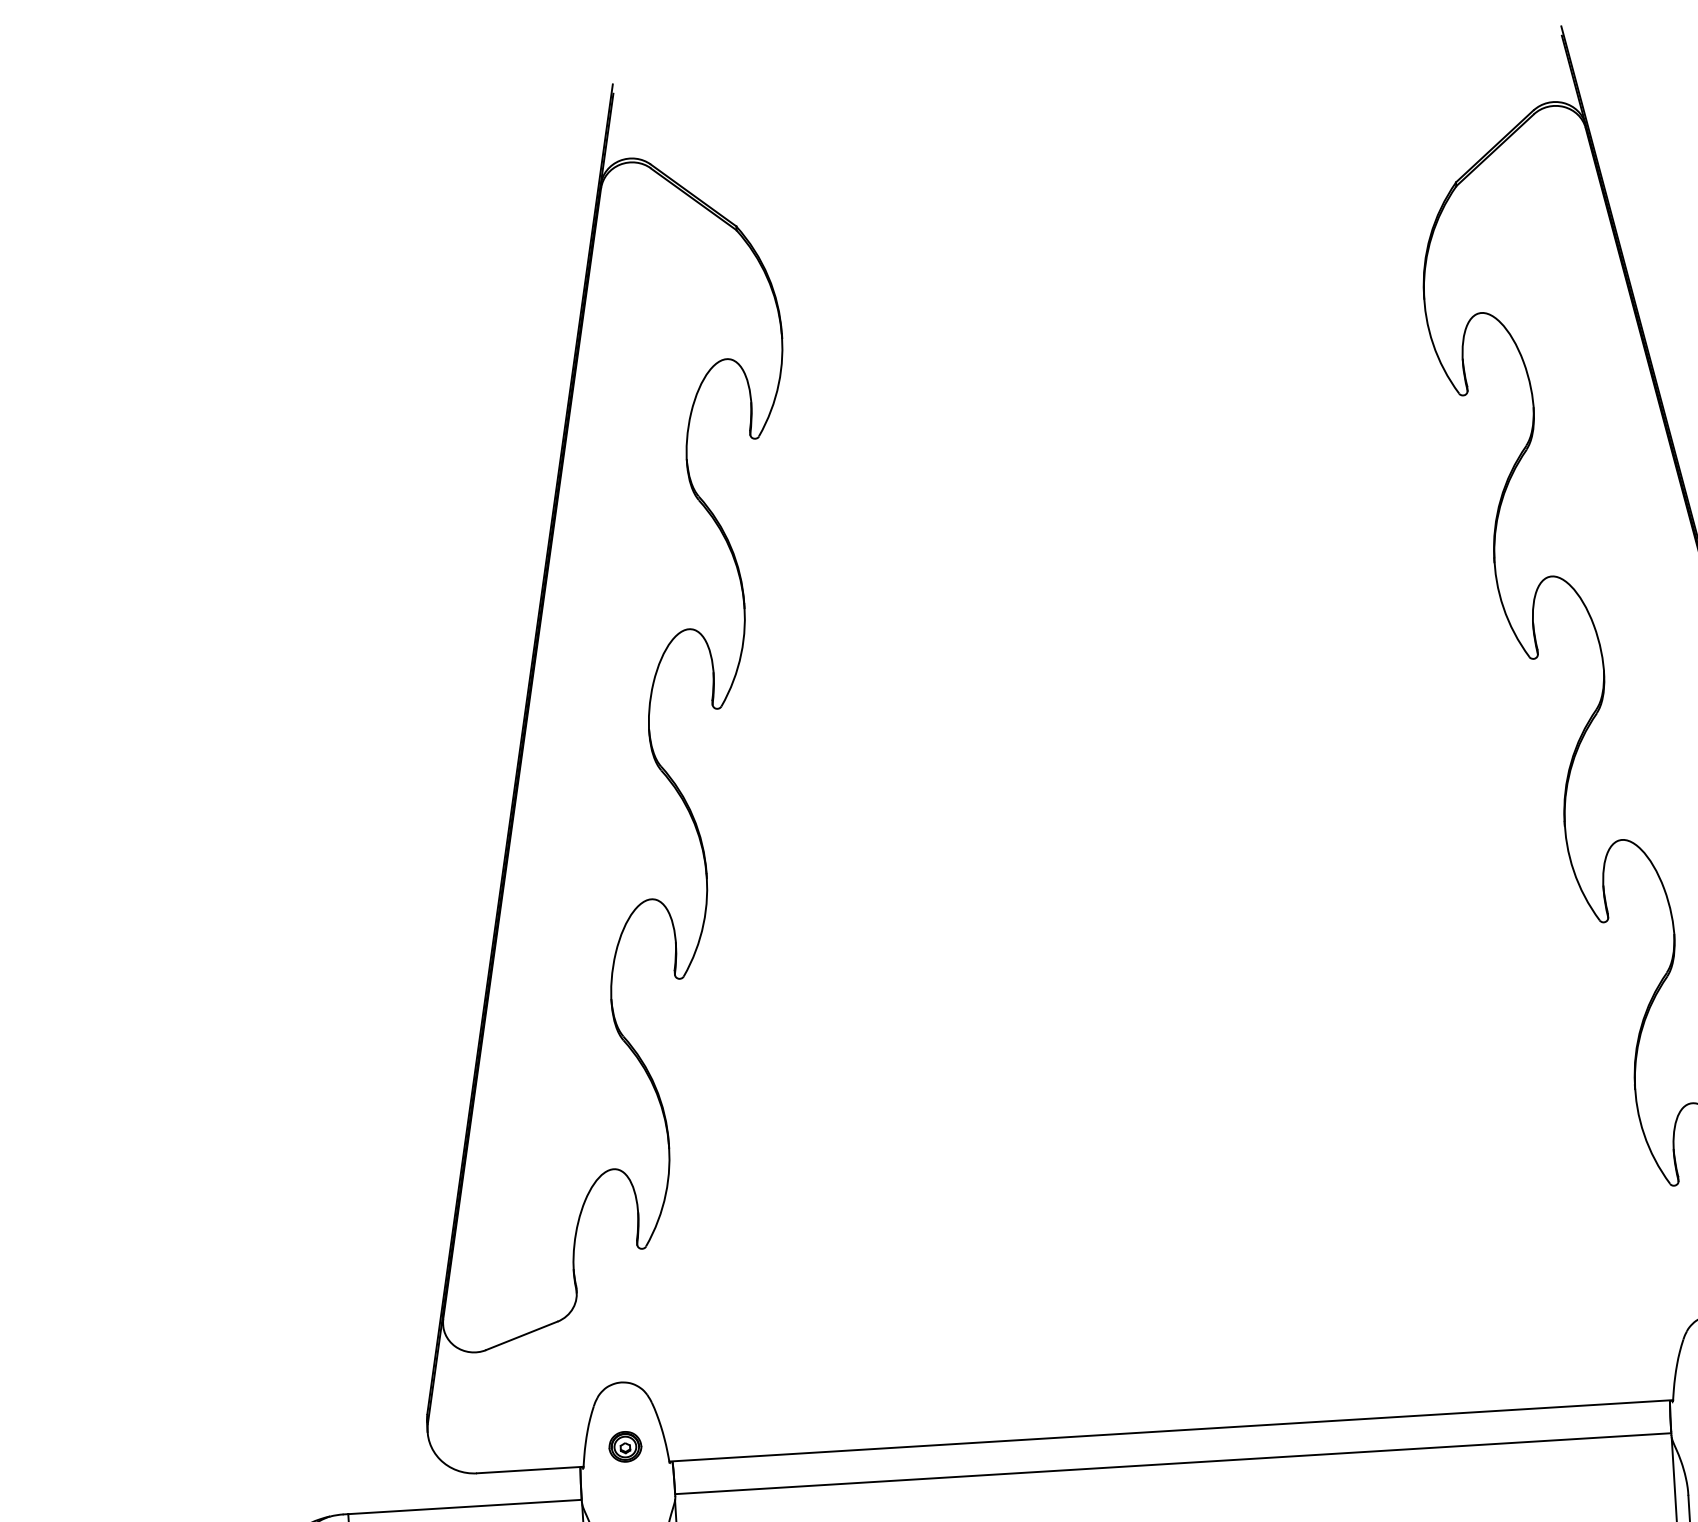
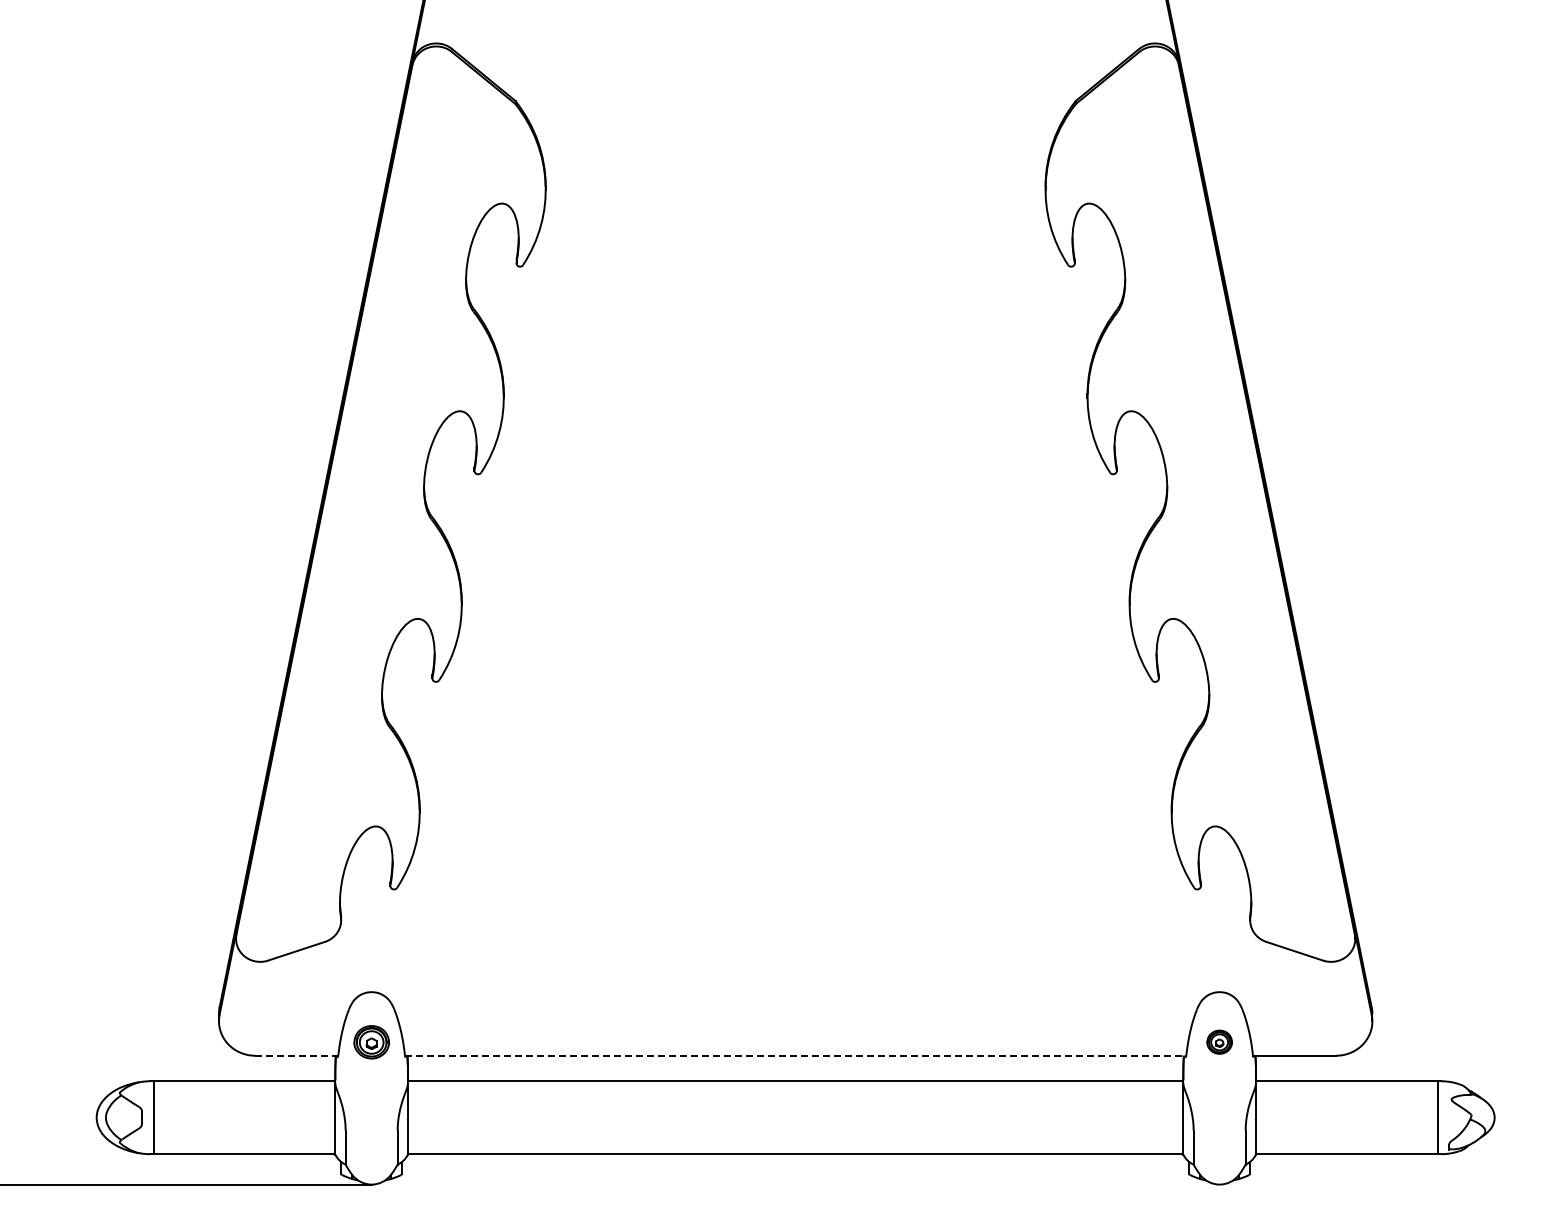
line: (1171, 1430) -> (795, 1055), solid -> dashed
part: (625, 1445) -> (371, 1041), size x1.4
line: (531, 1469) -> (297, 1055), solid -> dashed

